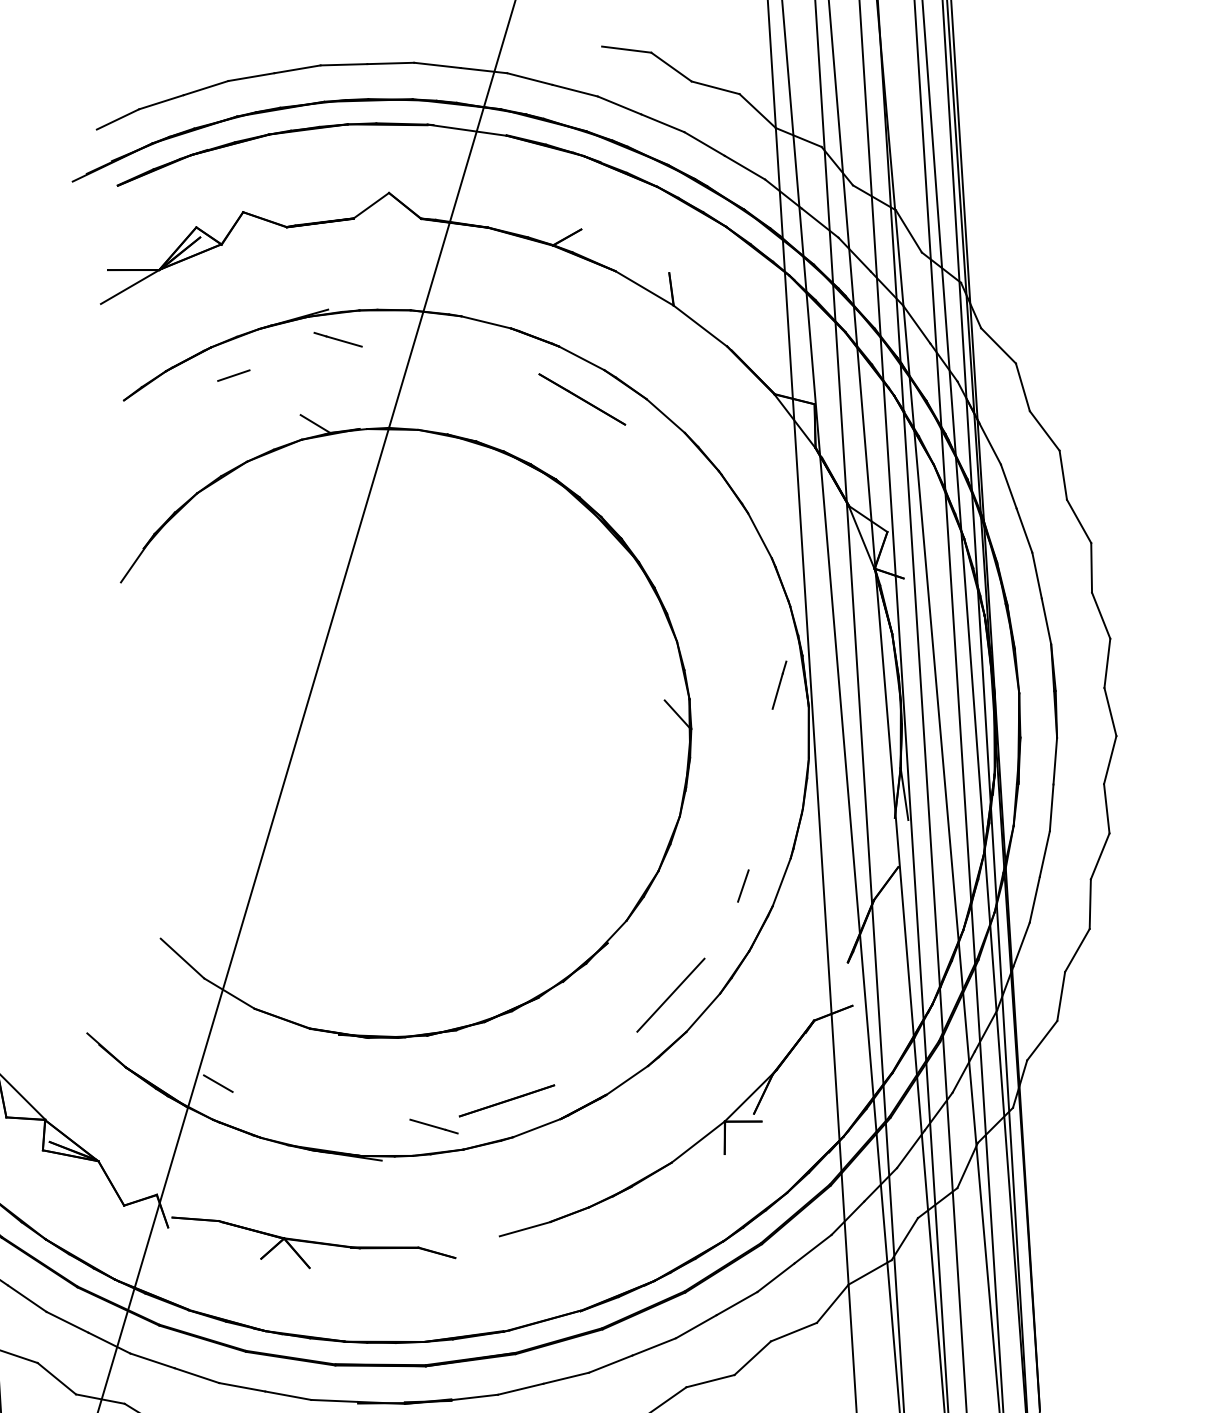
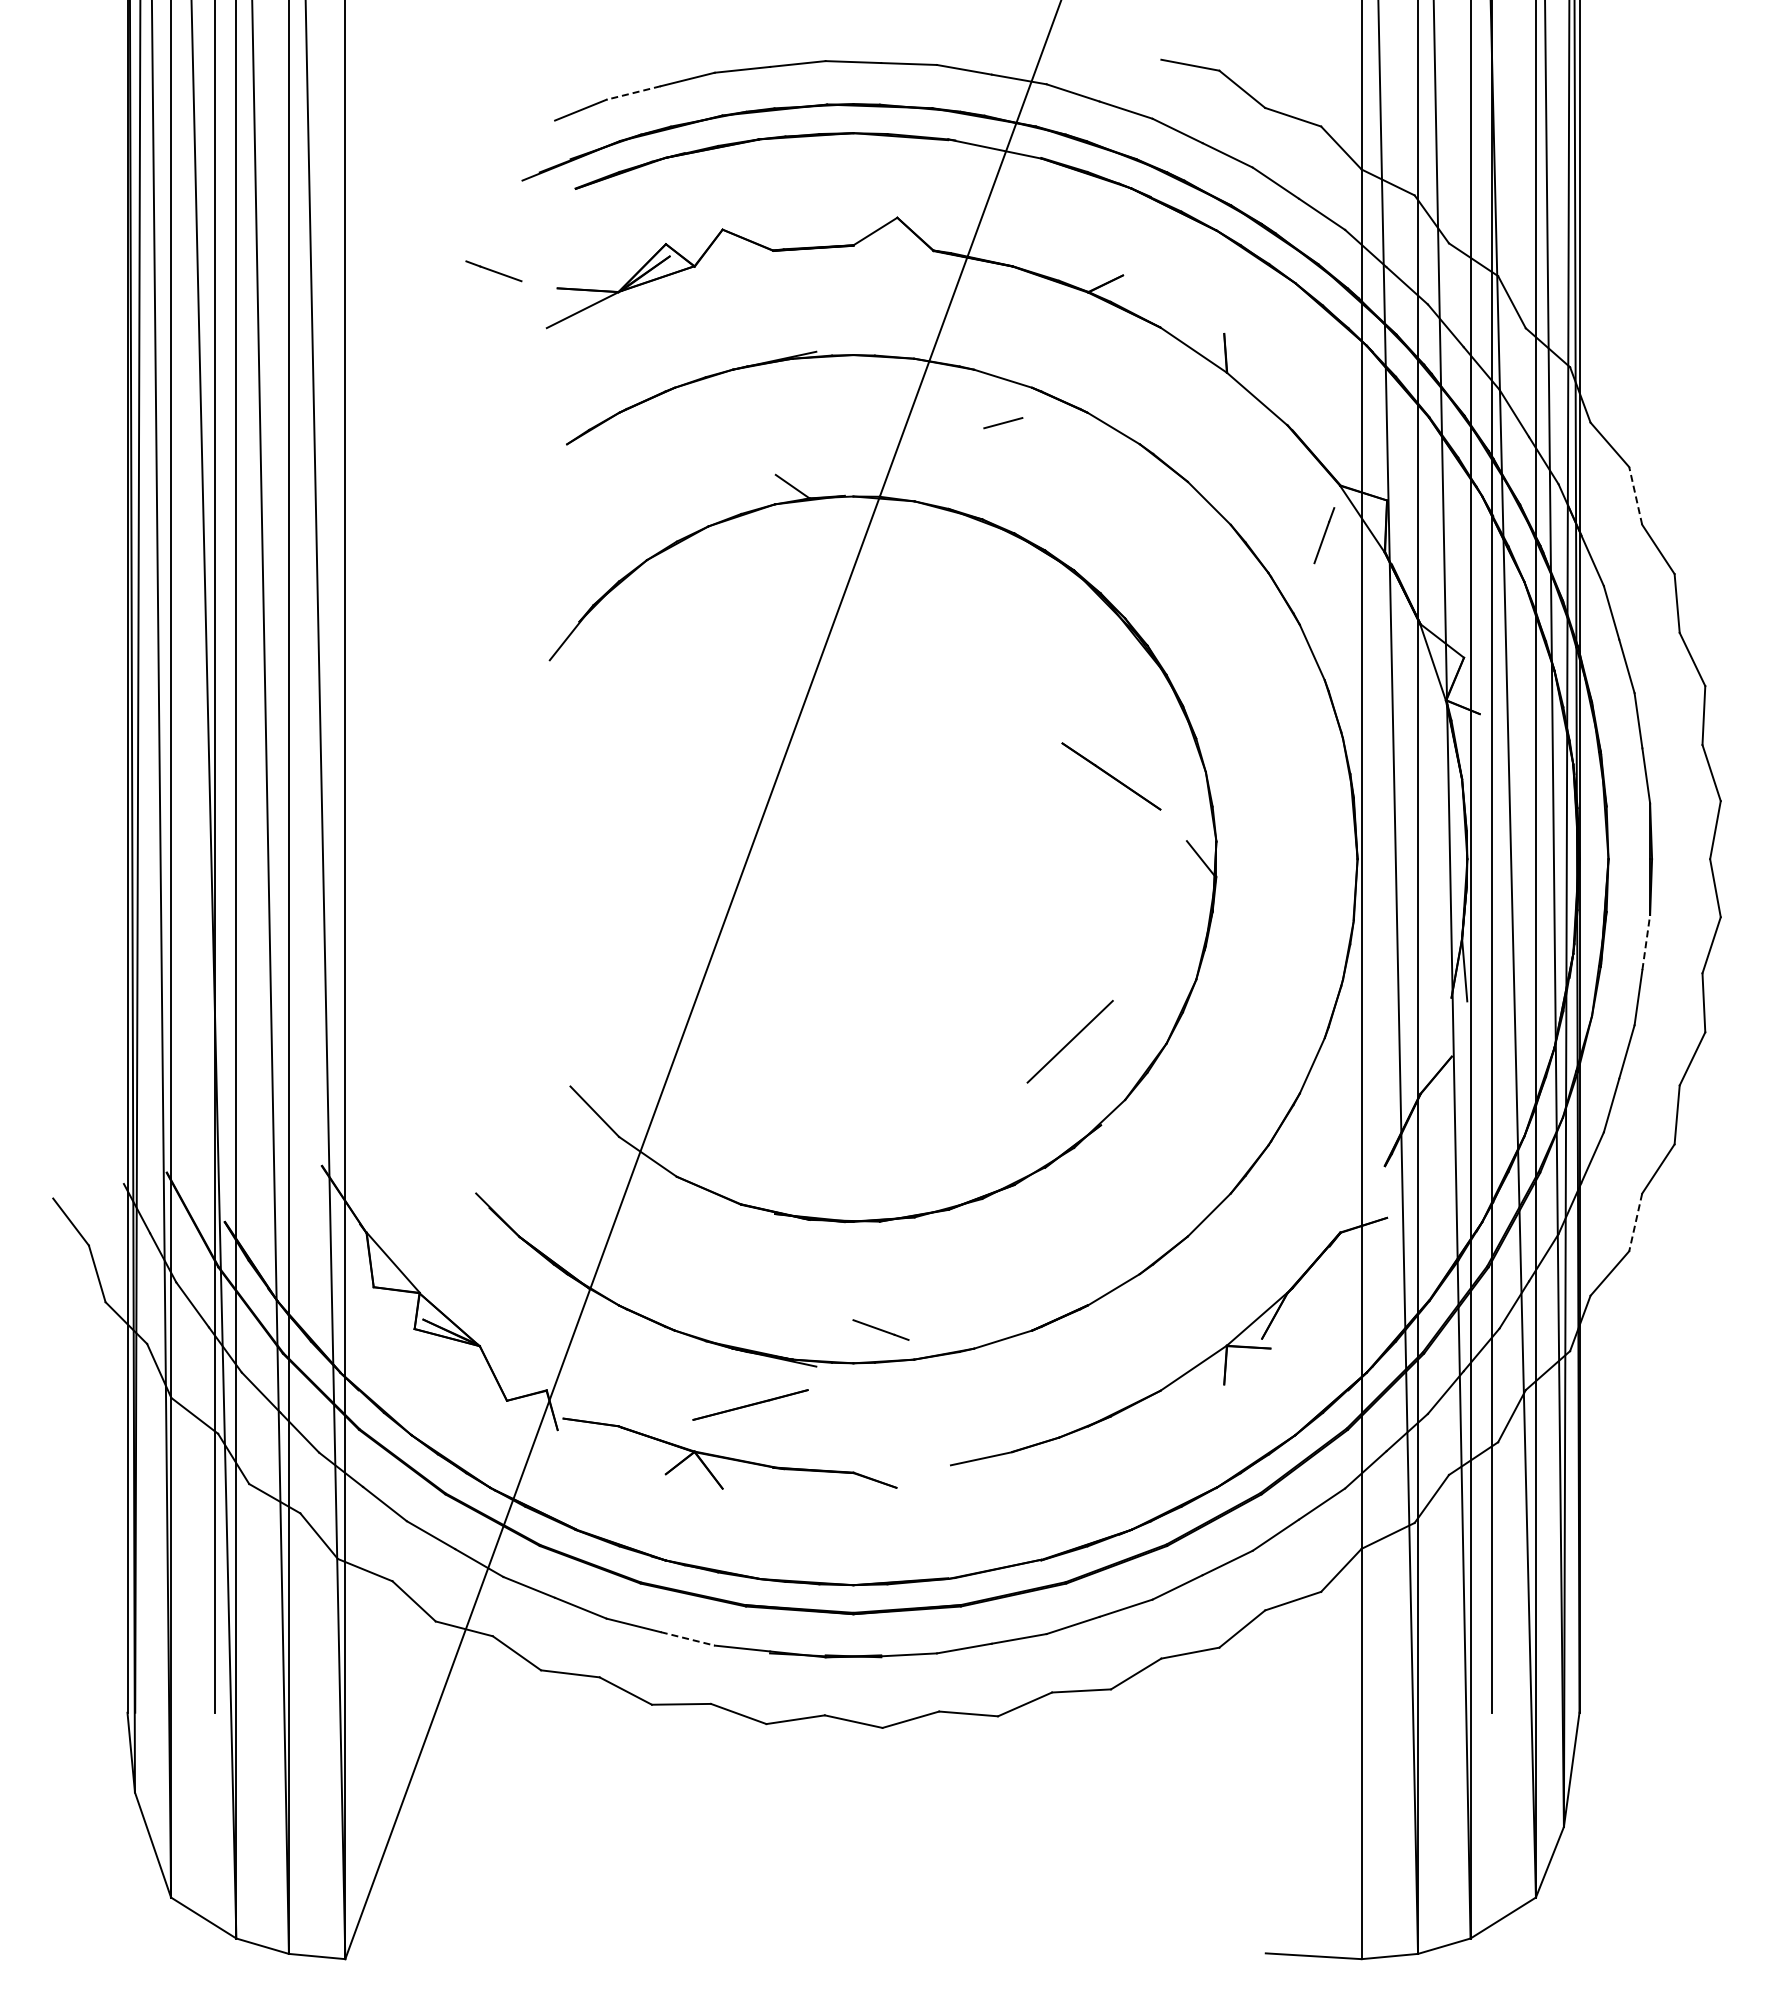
line: (161, 101) -> (633, 92), solid -> dashed
line: (337, 339) -> (493, 271), moved
line: (234, 375) -> (1003, 423), moved
line: (1022, 386) -> (1635, 495), solid -> dashed
line: (582, 399) -> (1111, 776), moved
line: (779, 685) -> (1324, 535), moved
line: (1055, 761) -> (1646, 942), solid -> dashed
line: (742, 886) -> (1265, 1067), removed
line: (670, 995) -> (1069, 1041), moved
line: (1061, 996) -> (1635, 1222), solid -> dashed
line: (217, 1083) -> (627, 1262), removed
line: (506, 1100) -> (750, 1404), moved
line: (288, 1395) -> (687, 1638), solid -> dashed

